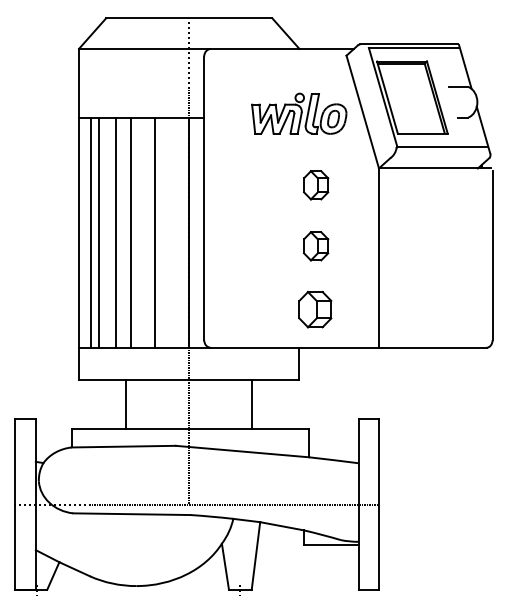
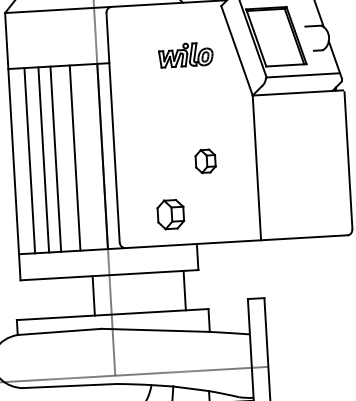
part: (299, 113) -> (186, 54), size x0.7
part: (316, 185) -> (203, 112), removed
line: (90, 232) -> (22, 160), removed
part: (315, 309) -> (170, 214), moved
line: (126, 404) -> (93, 295), moved
line: (252, 404) -> (185, 290), moved

